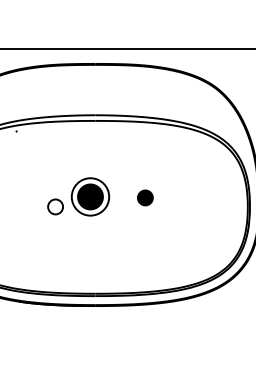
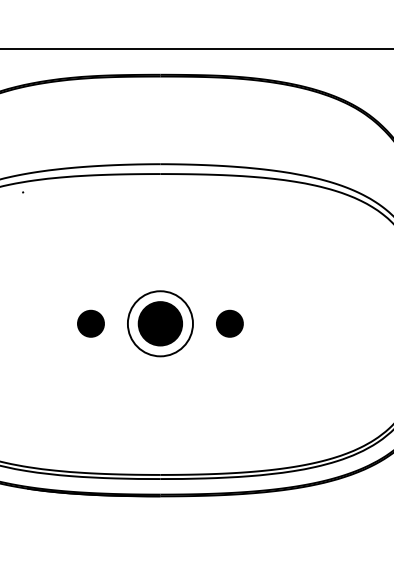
part: (90, 196) -> (160, 323), moved
part: (145, 197) -> (230, 323), moved
fill: (55, 206) -> (90, 323), added

